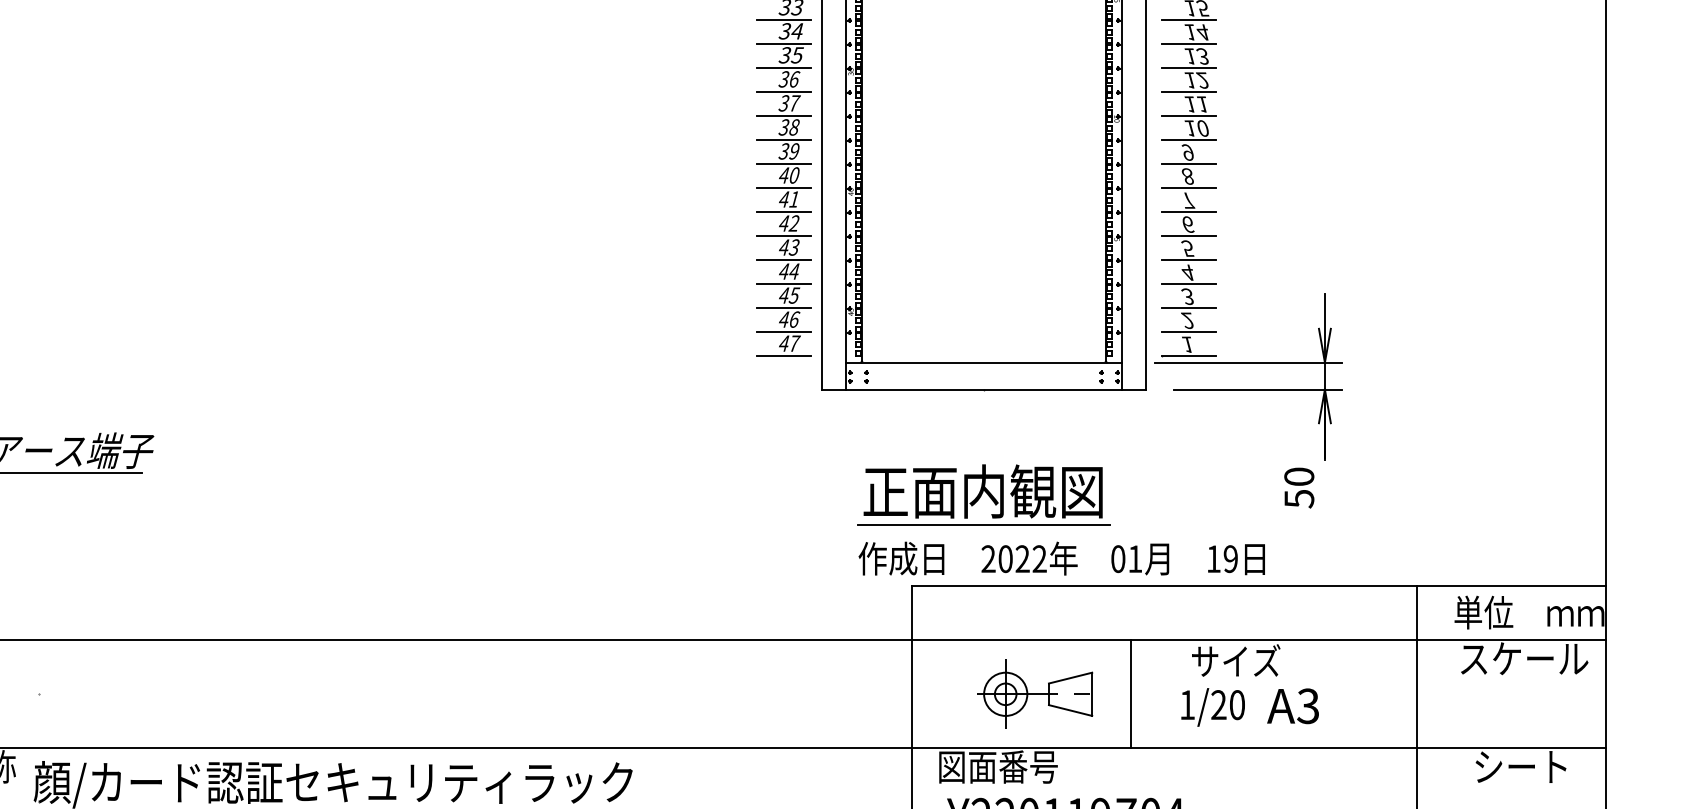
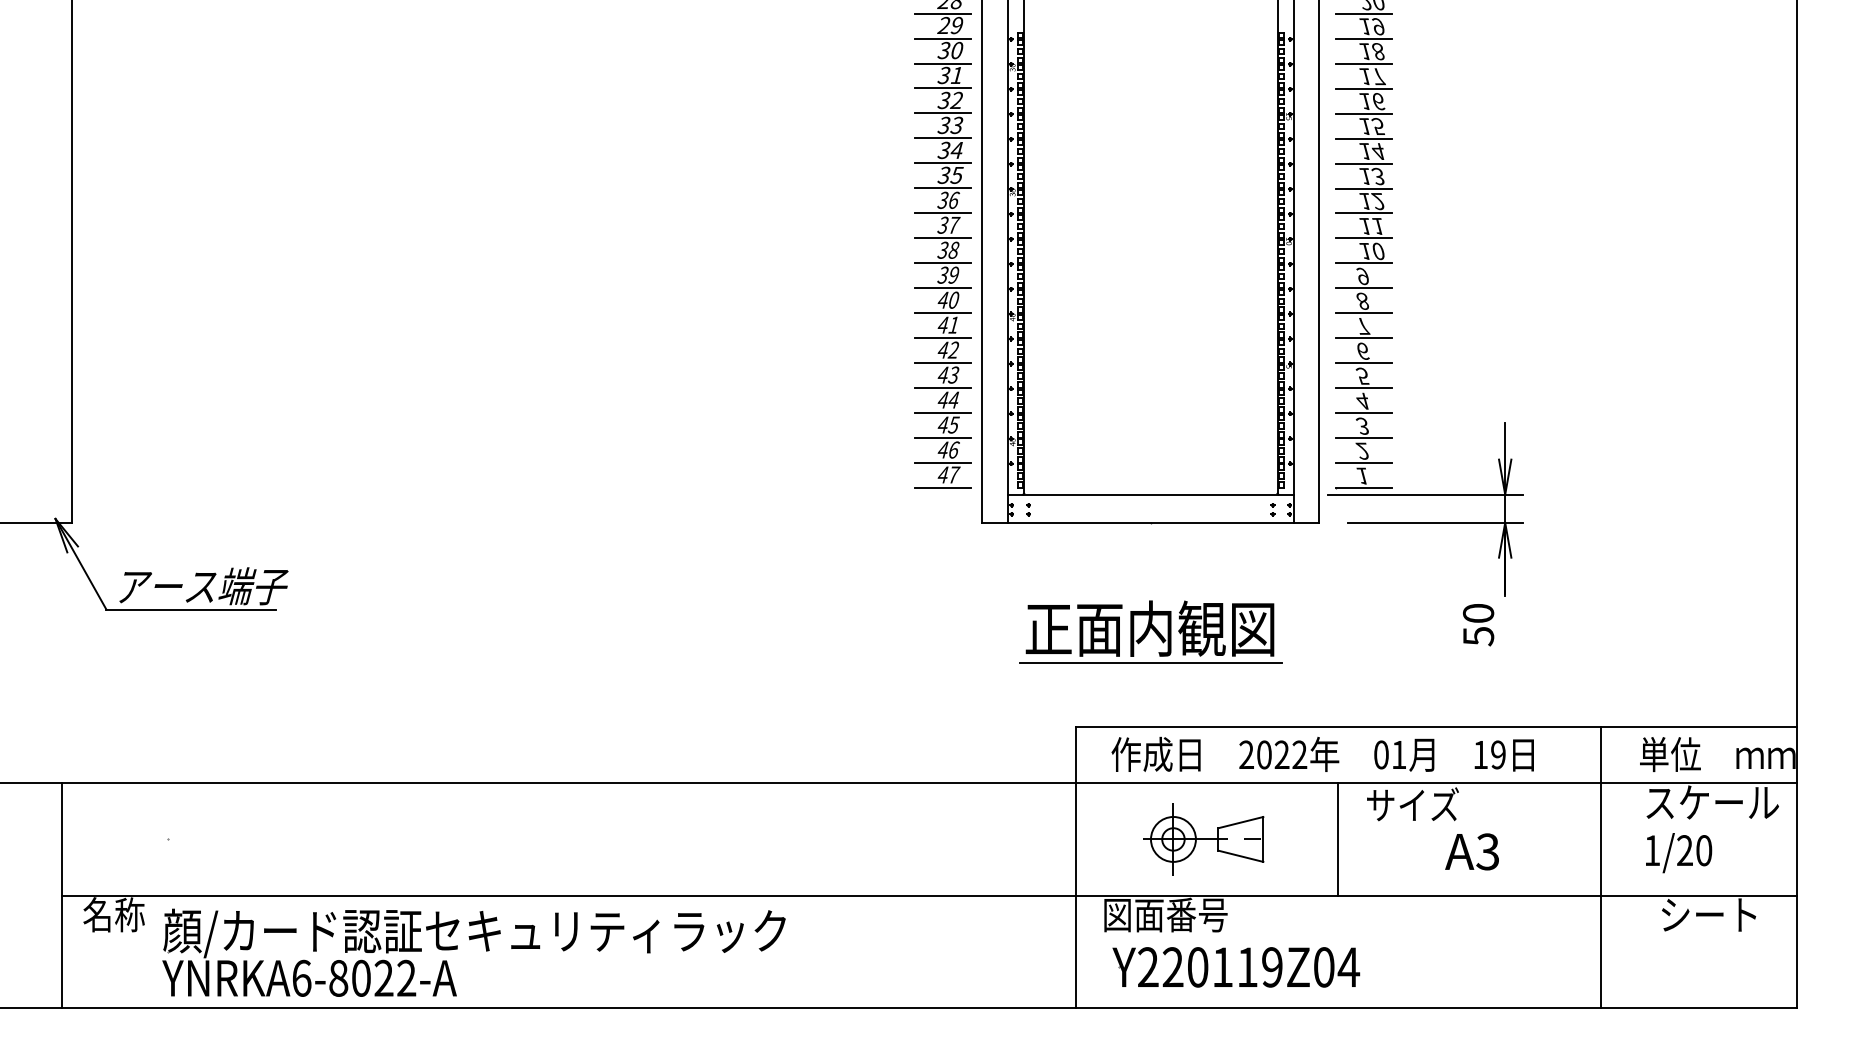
text: (1061, 557) -> (1322, 753), moved
line: (1130, 694) -> (1338, 839), moved
text: (1213, 707) -> (1679, 853), moved

